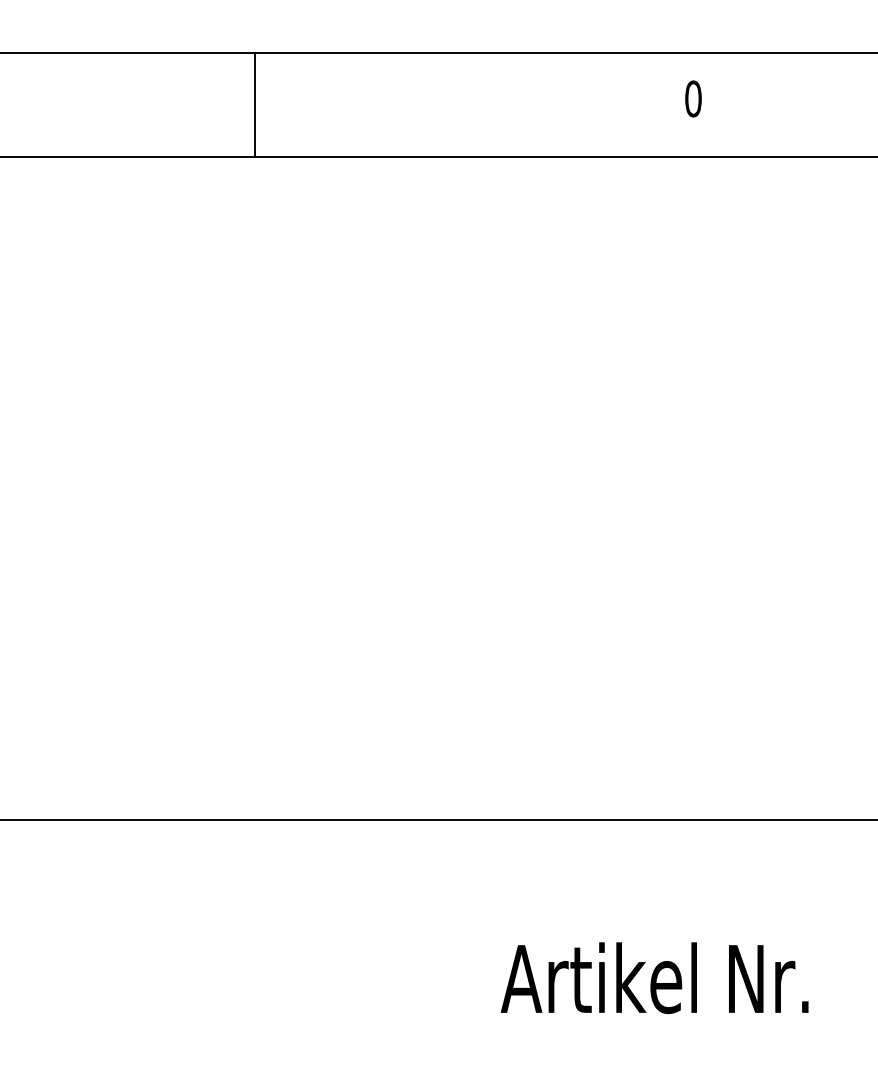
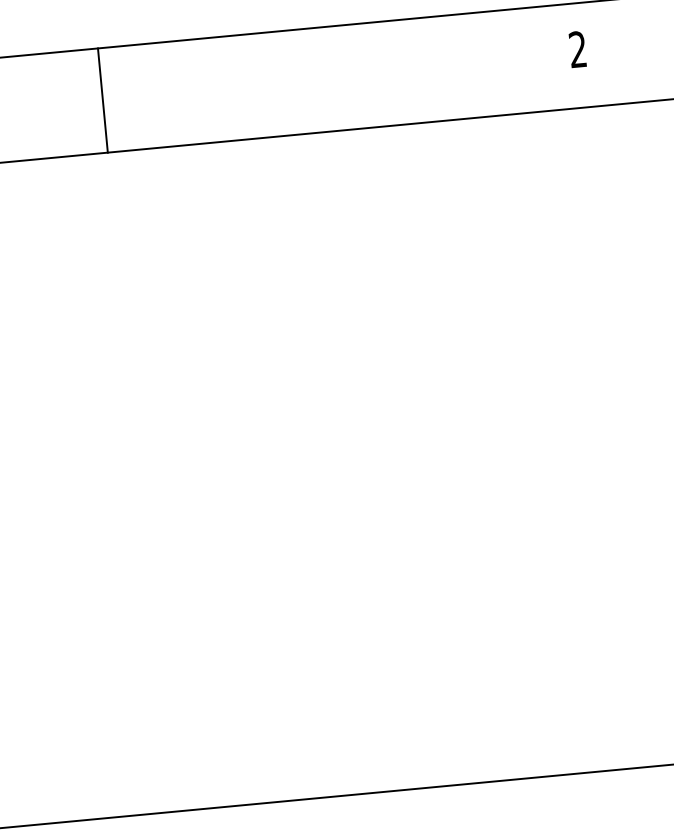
text: (693, 98) -> (578, 49), 0 -> 2
line: (254, 104) -> (102, 100), moved

